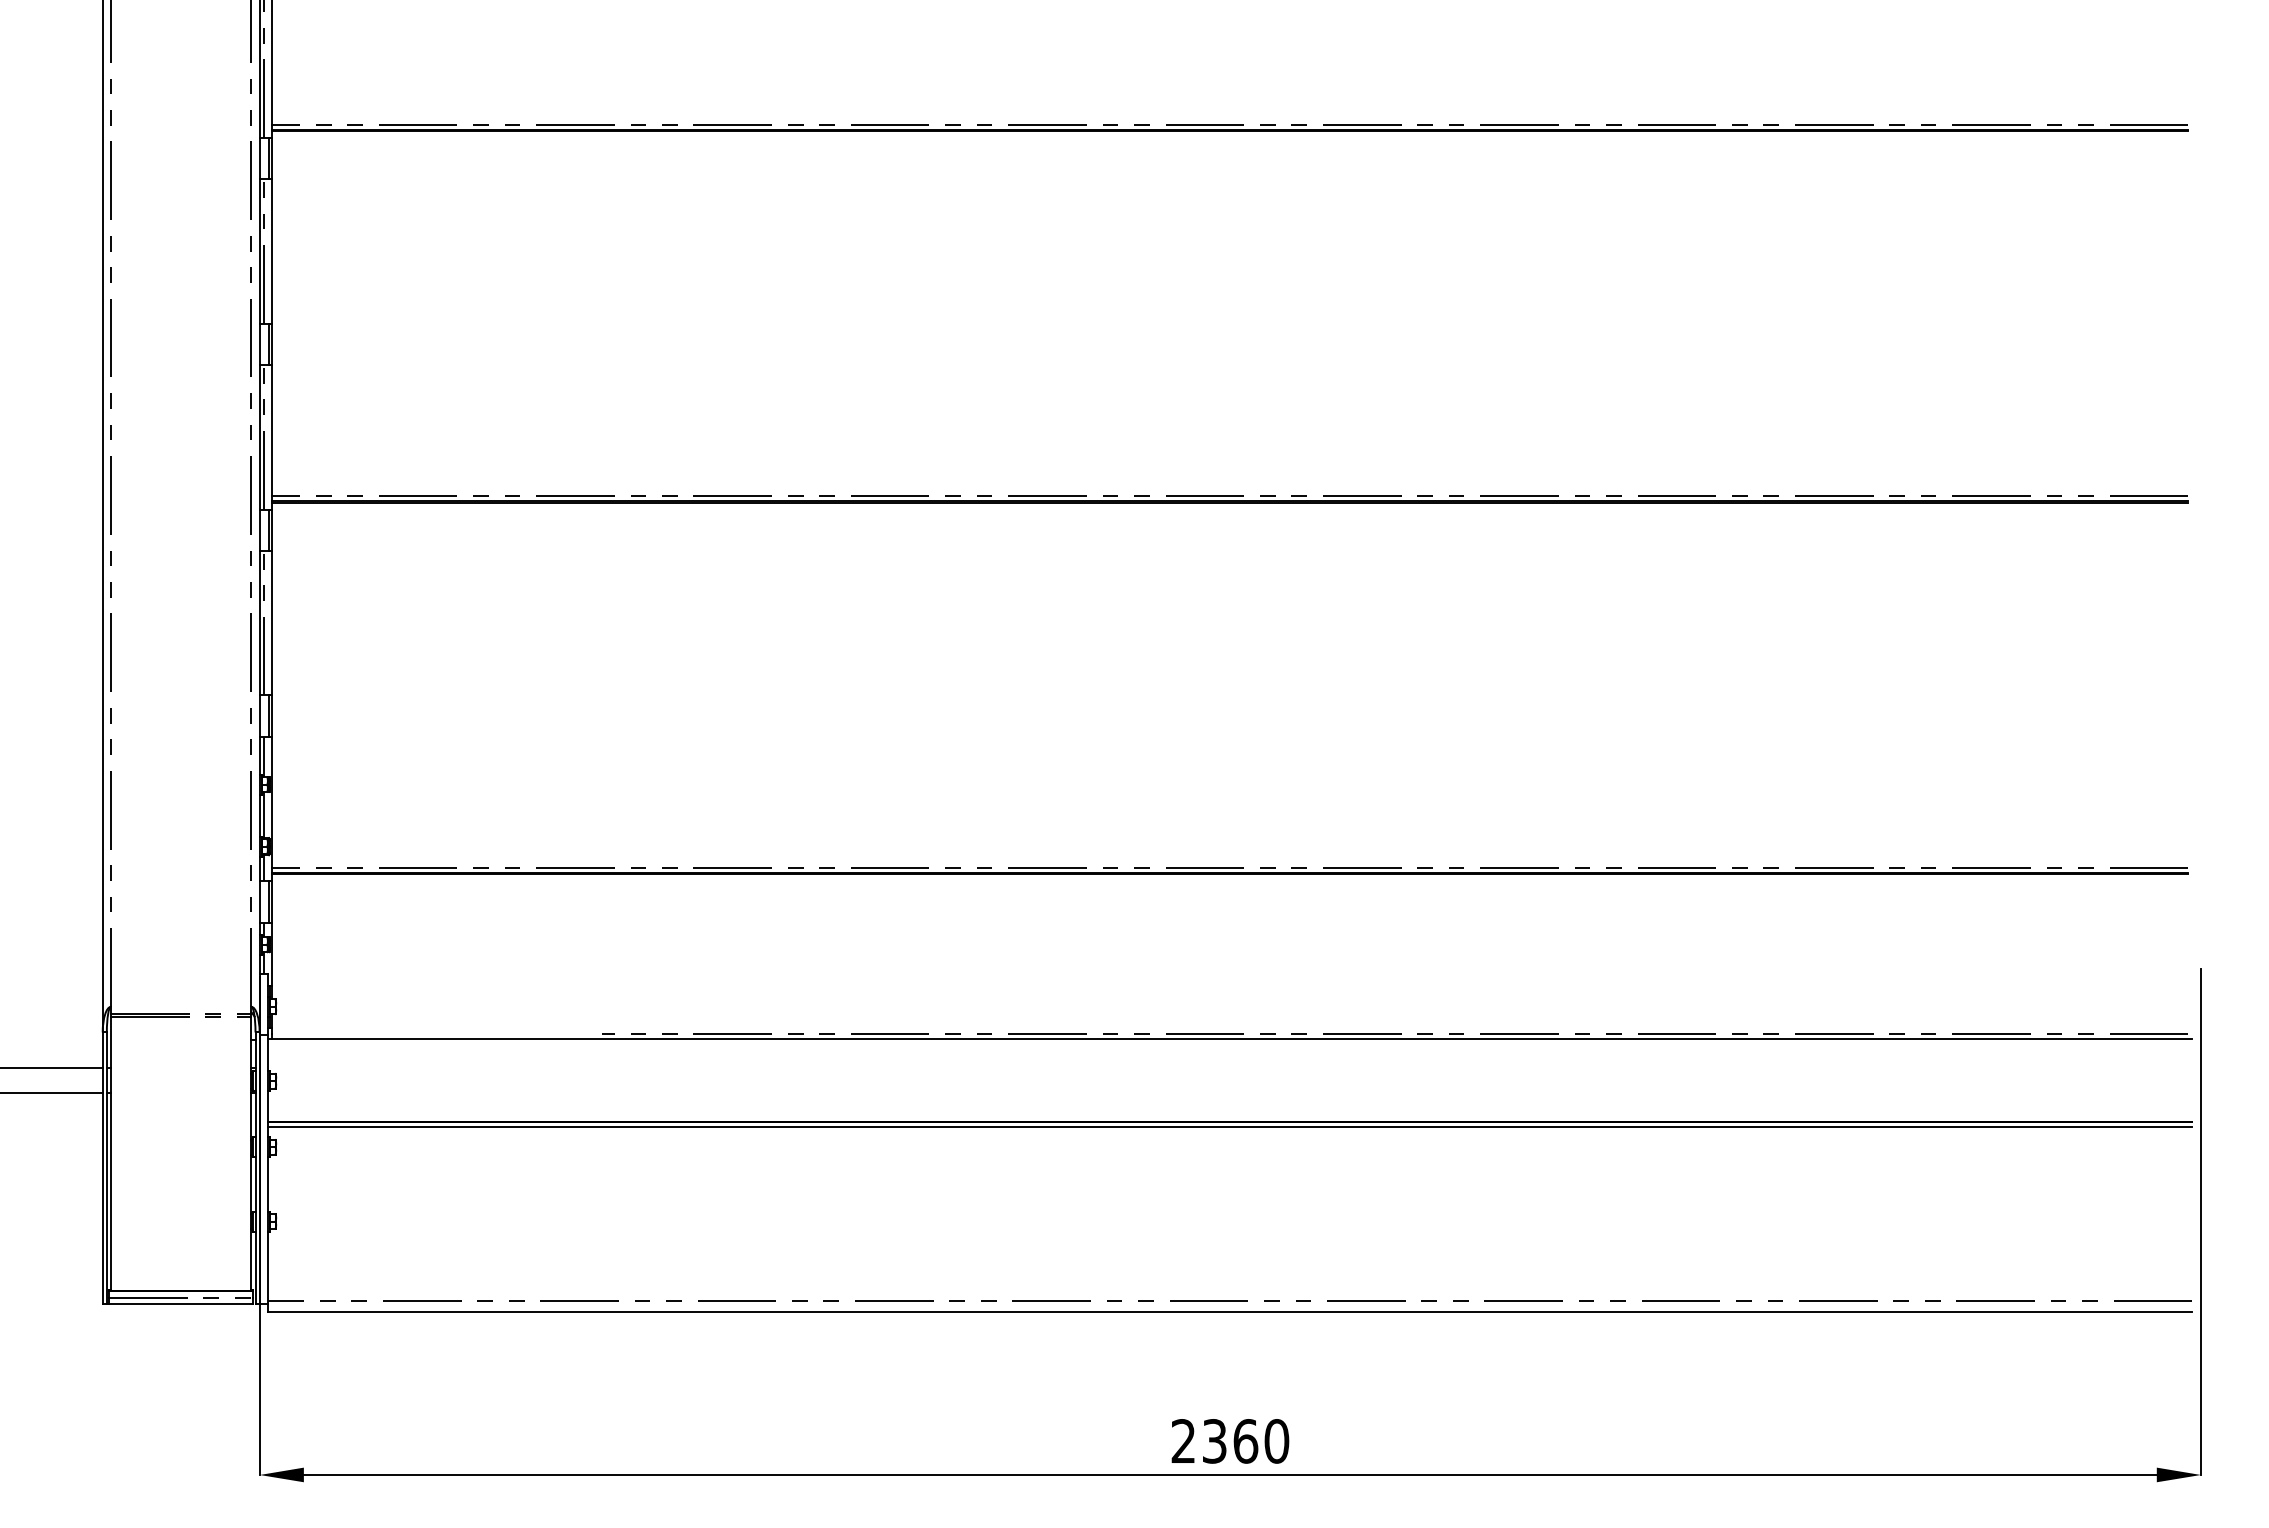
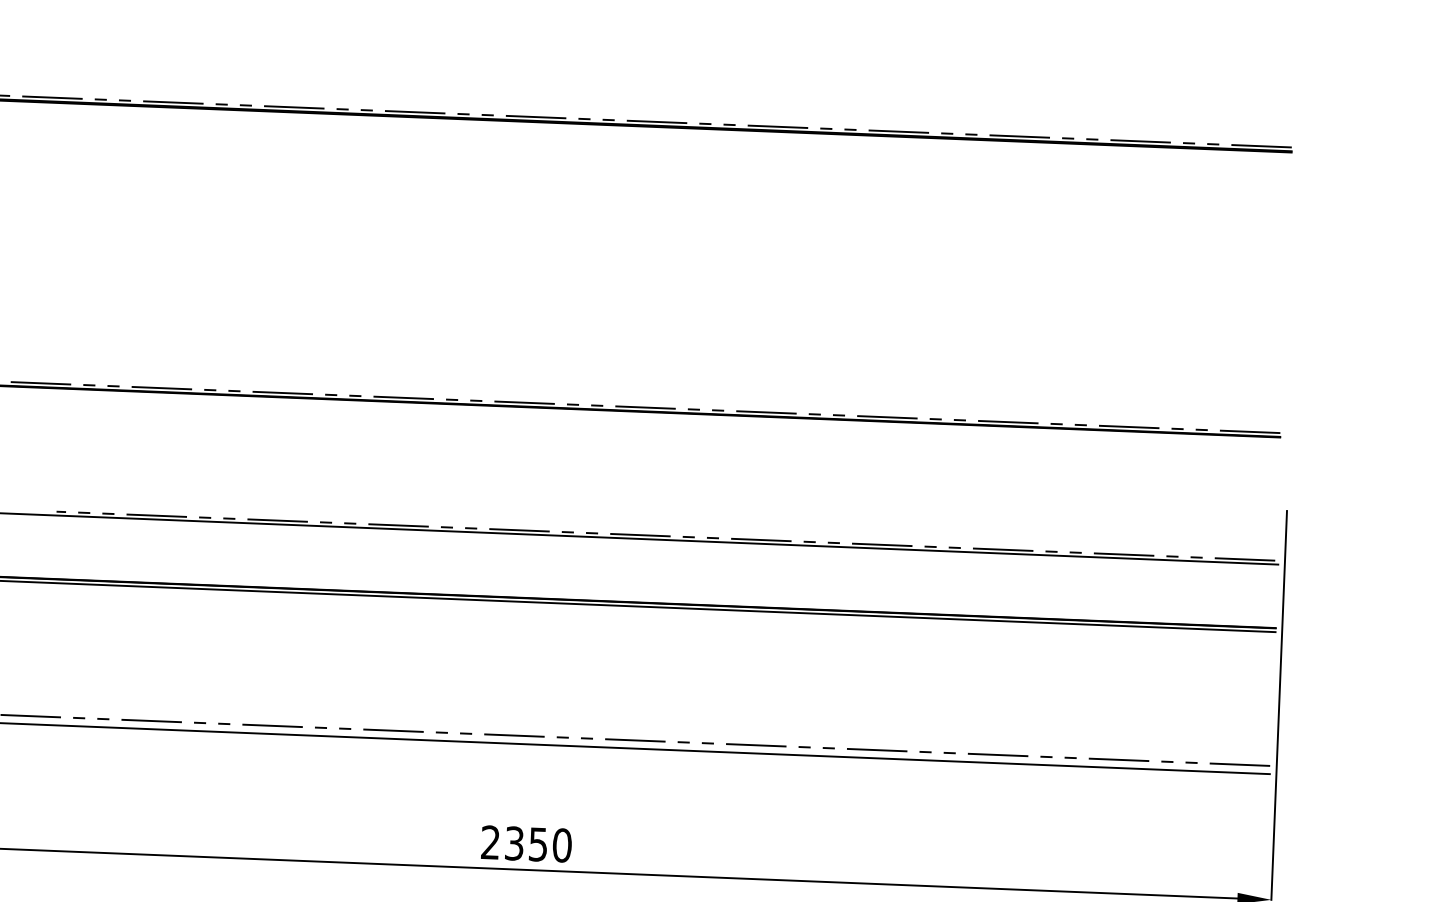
text: (1245, 1441) -> (538, 844), 2360 -> 2350

